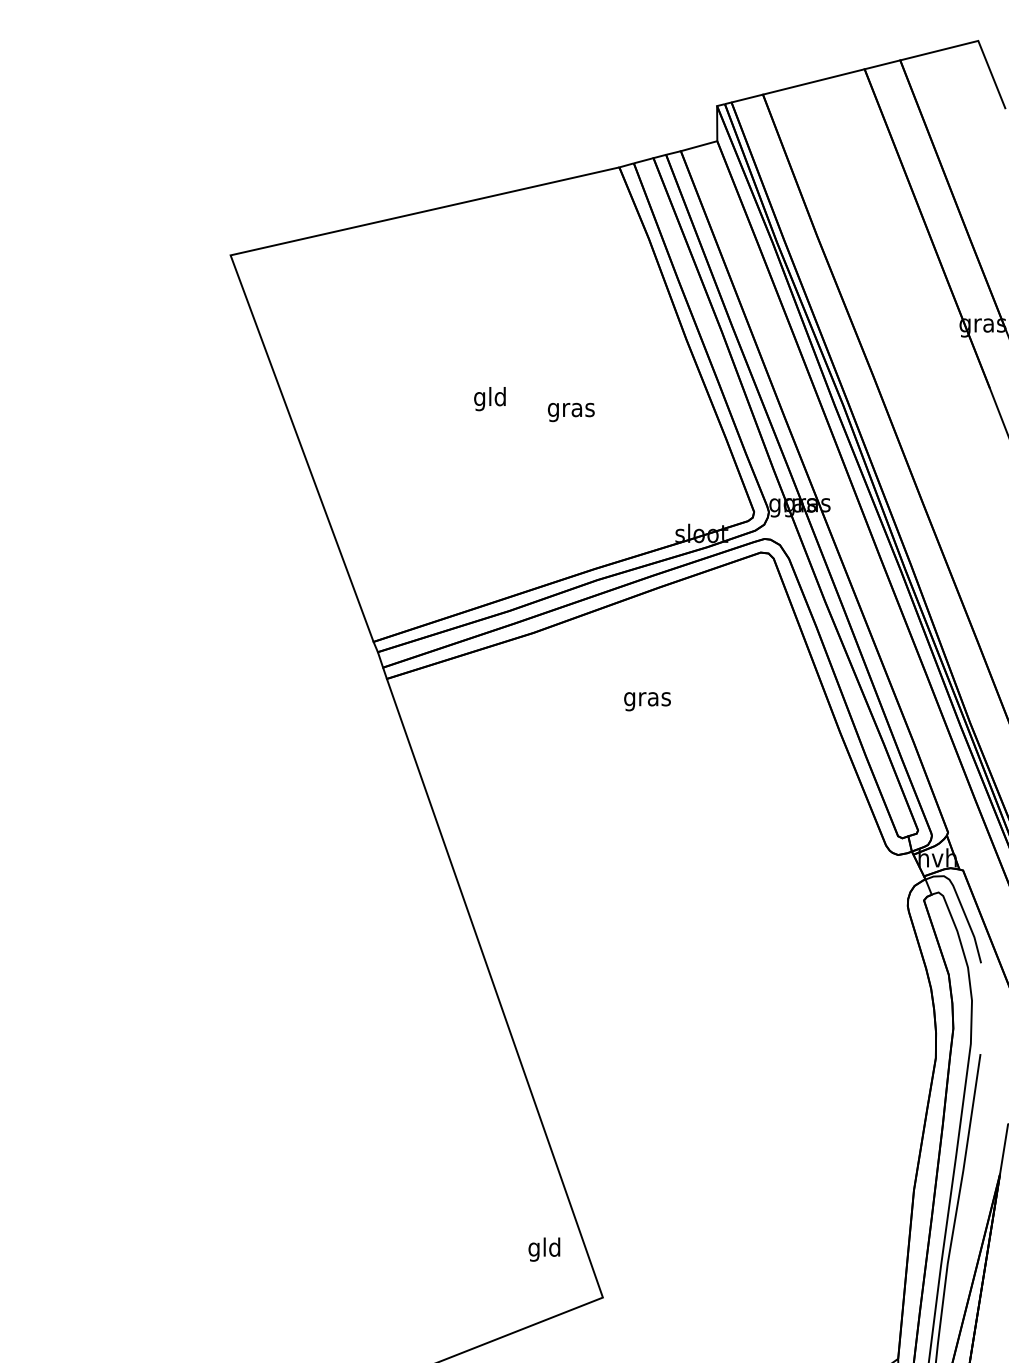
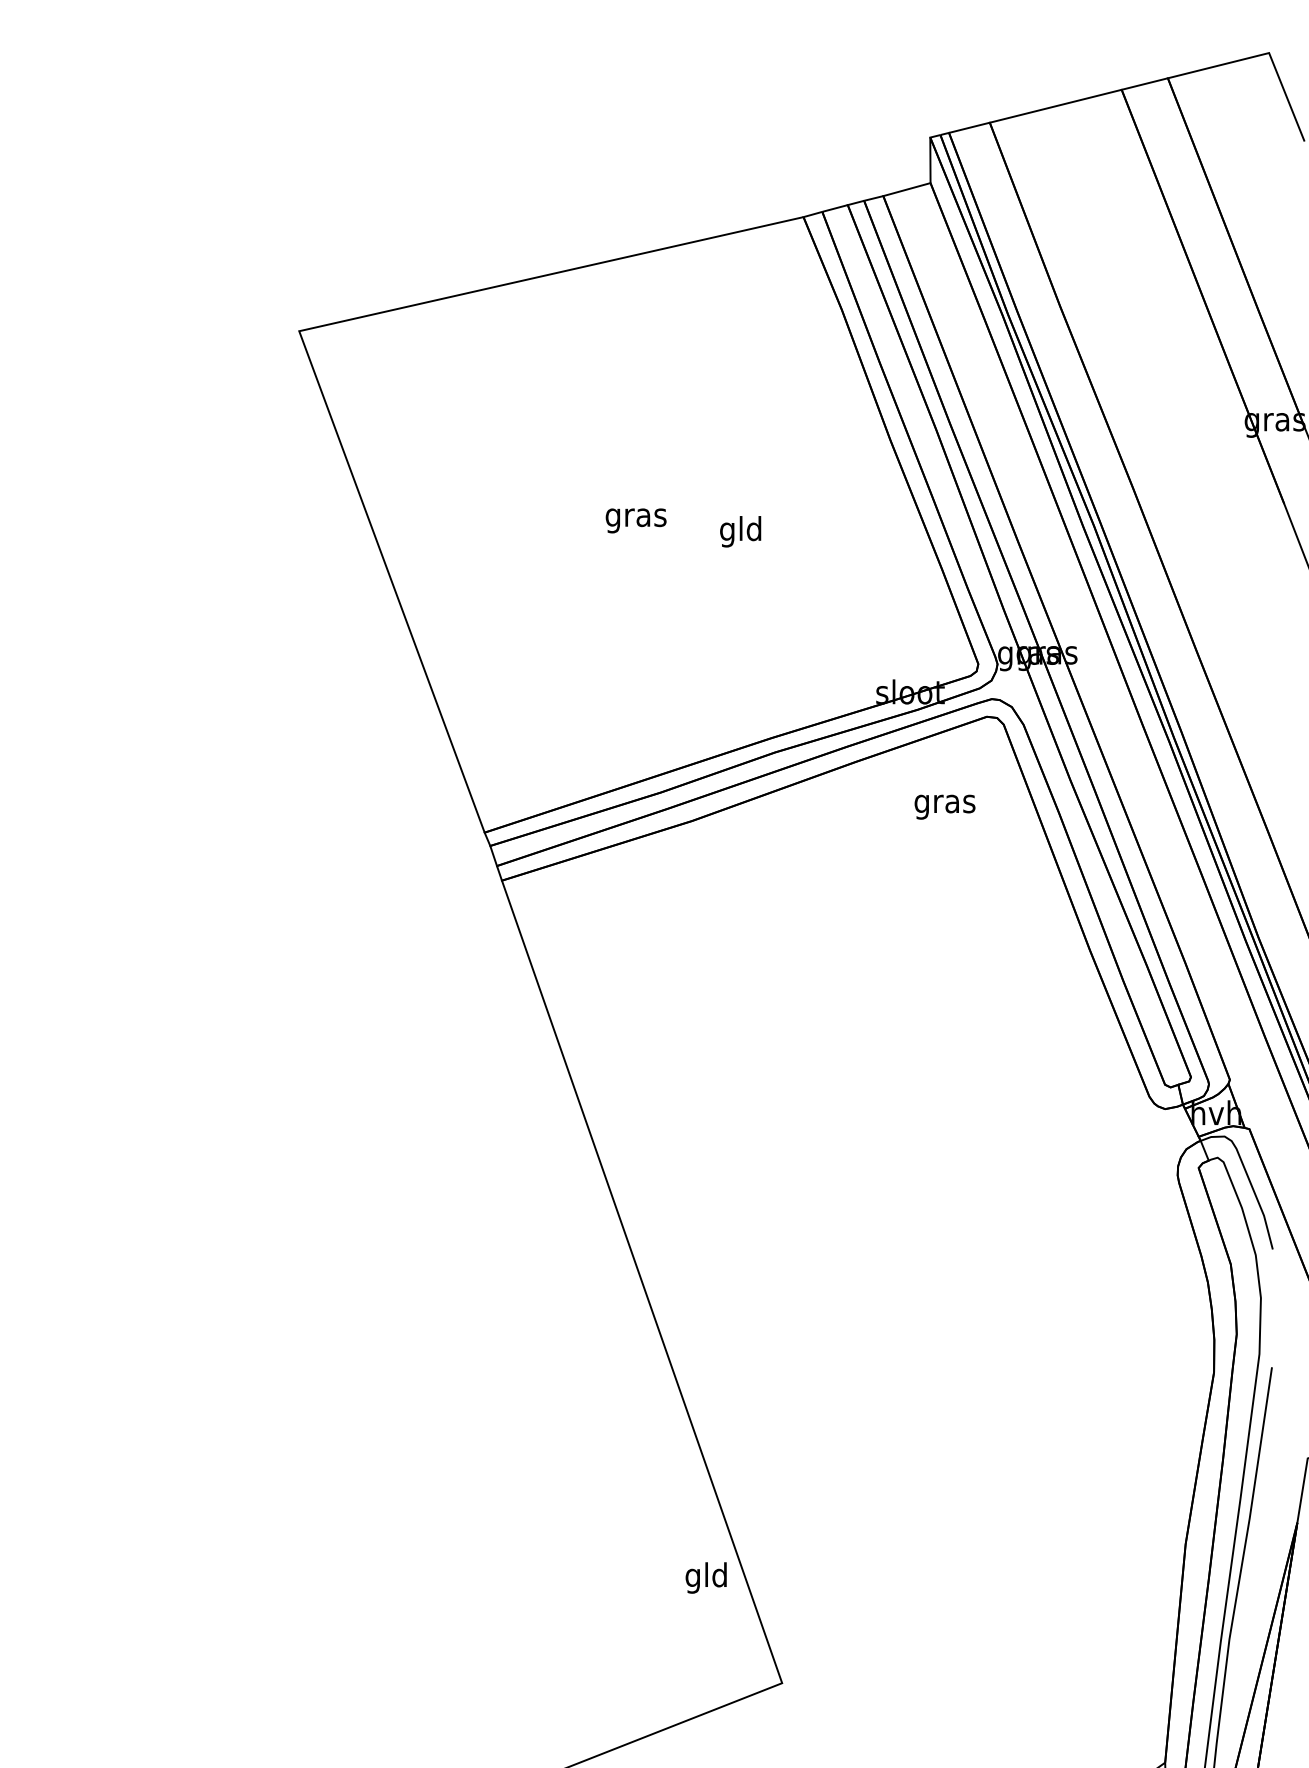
text: (489, 398) -> (635, 517), gld -> gras
text: (570, 409) -> (740, 531), gras -> gld
text: (647, 701) -> (944, 806), moved
text: (543, 1249) -> (705, 1577), moved

